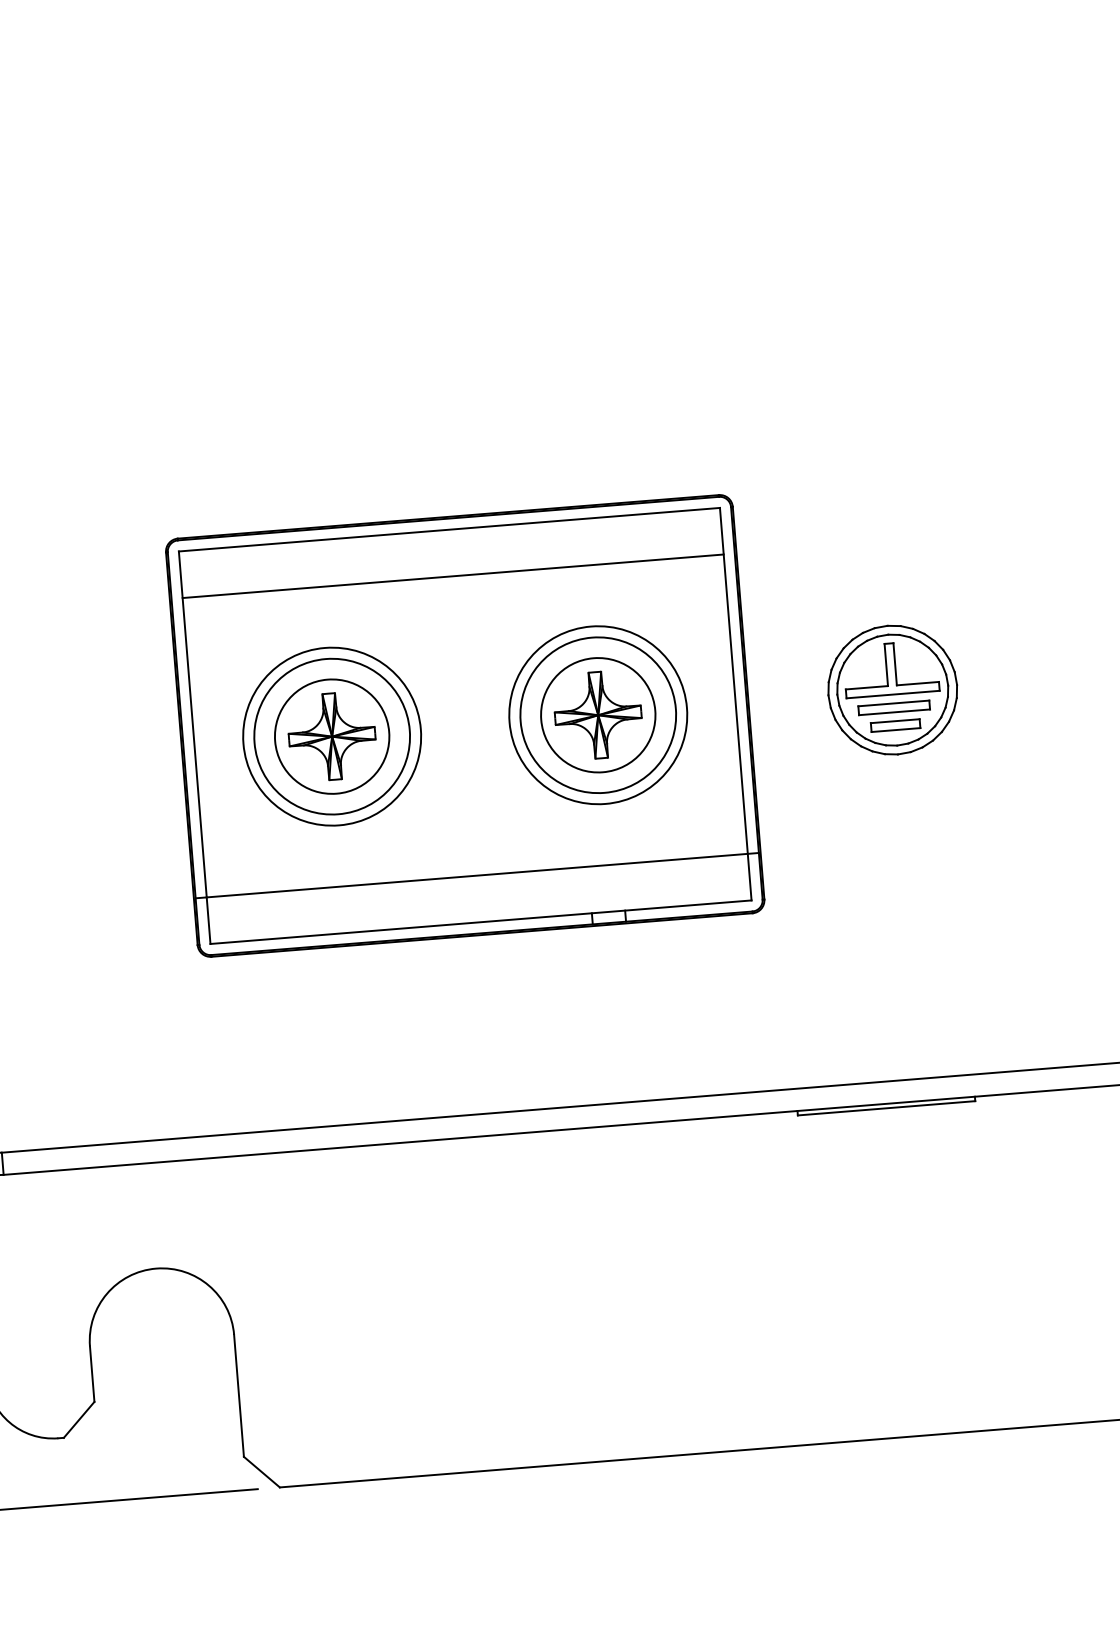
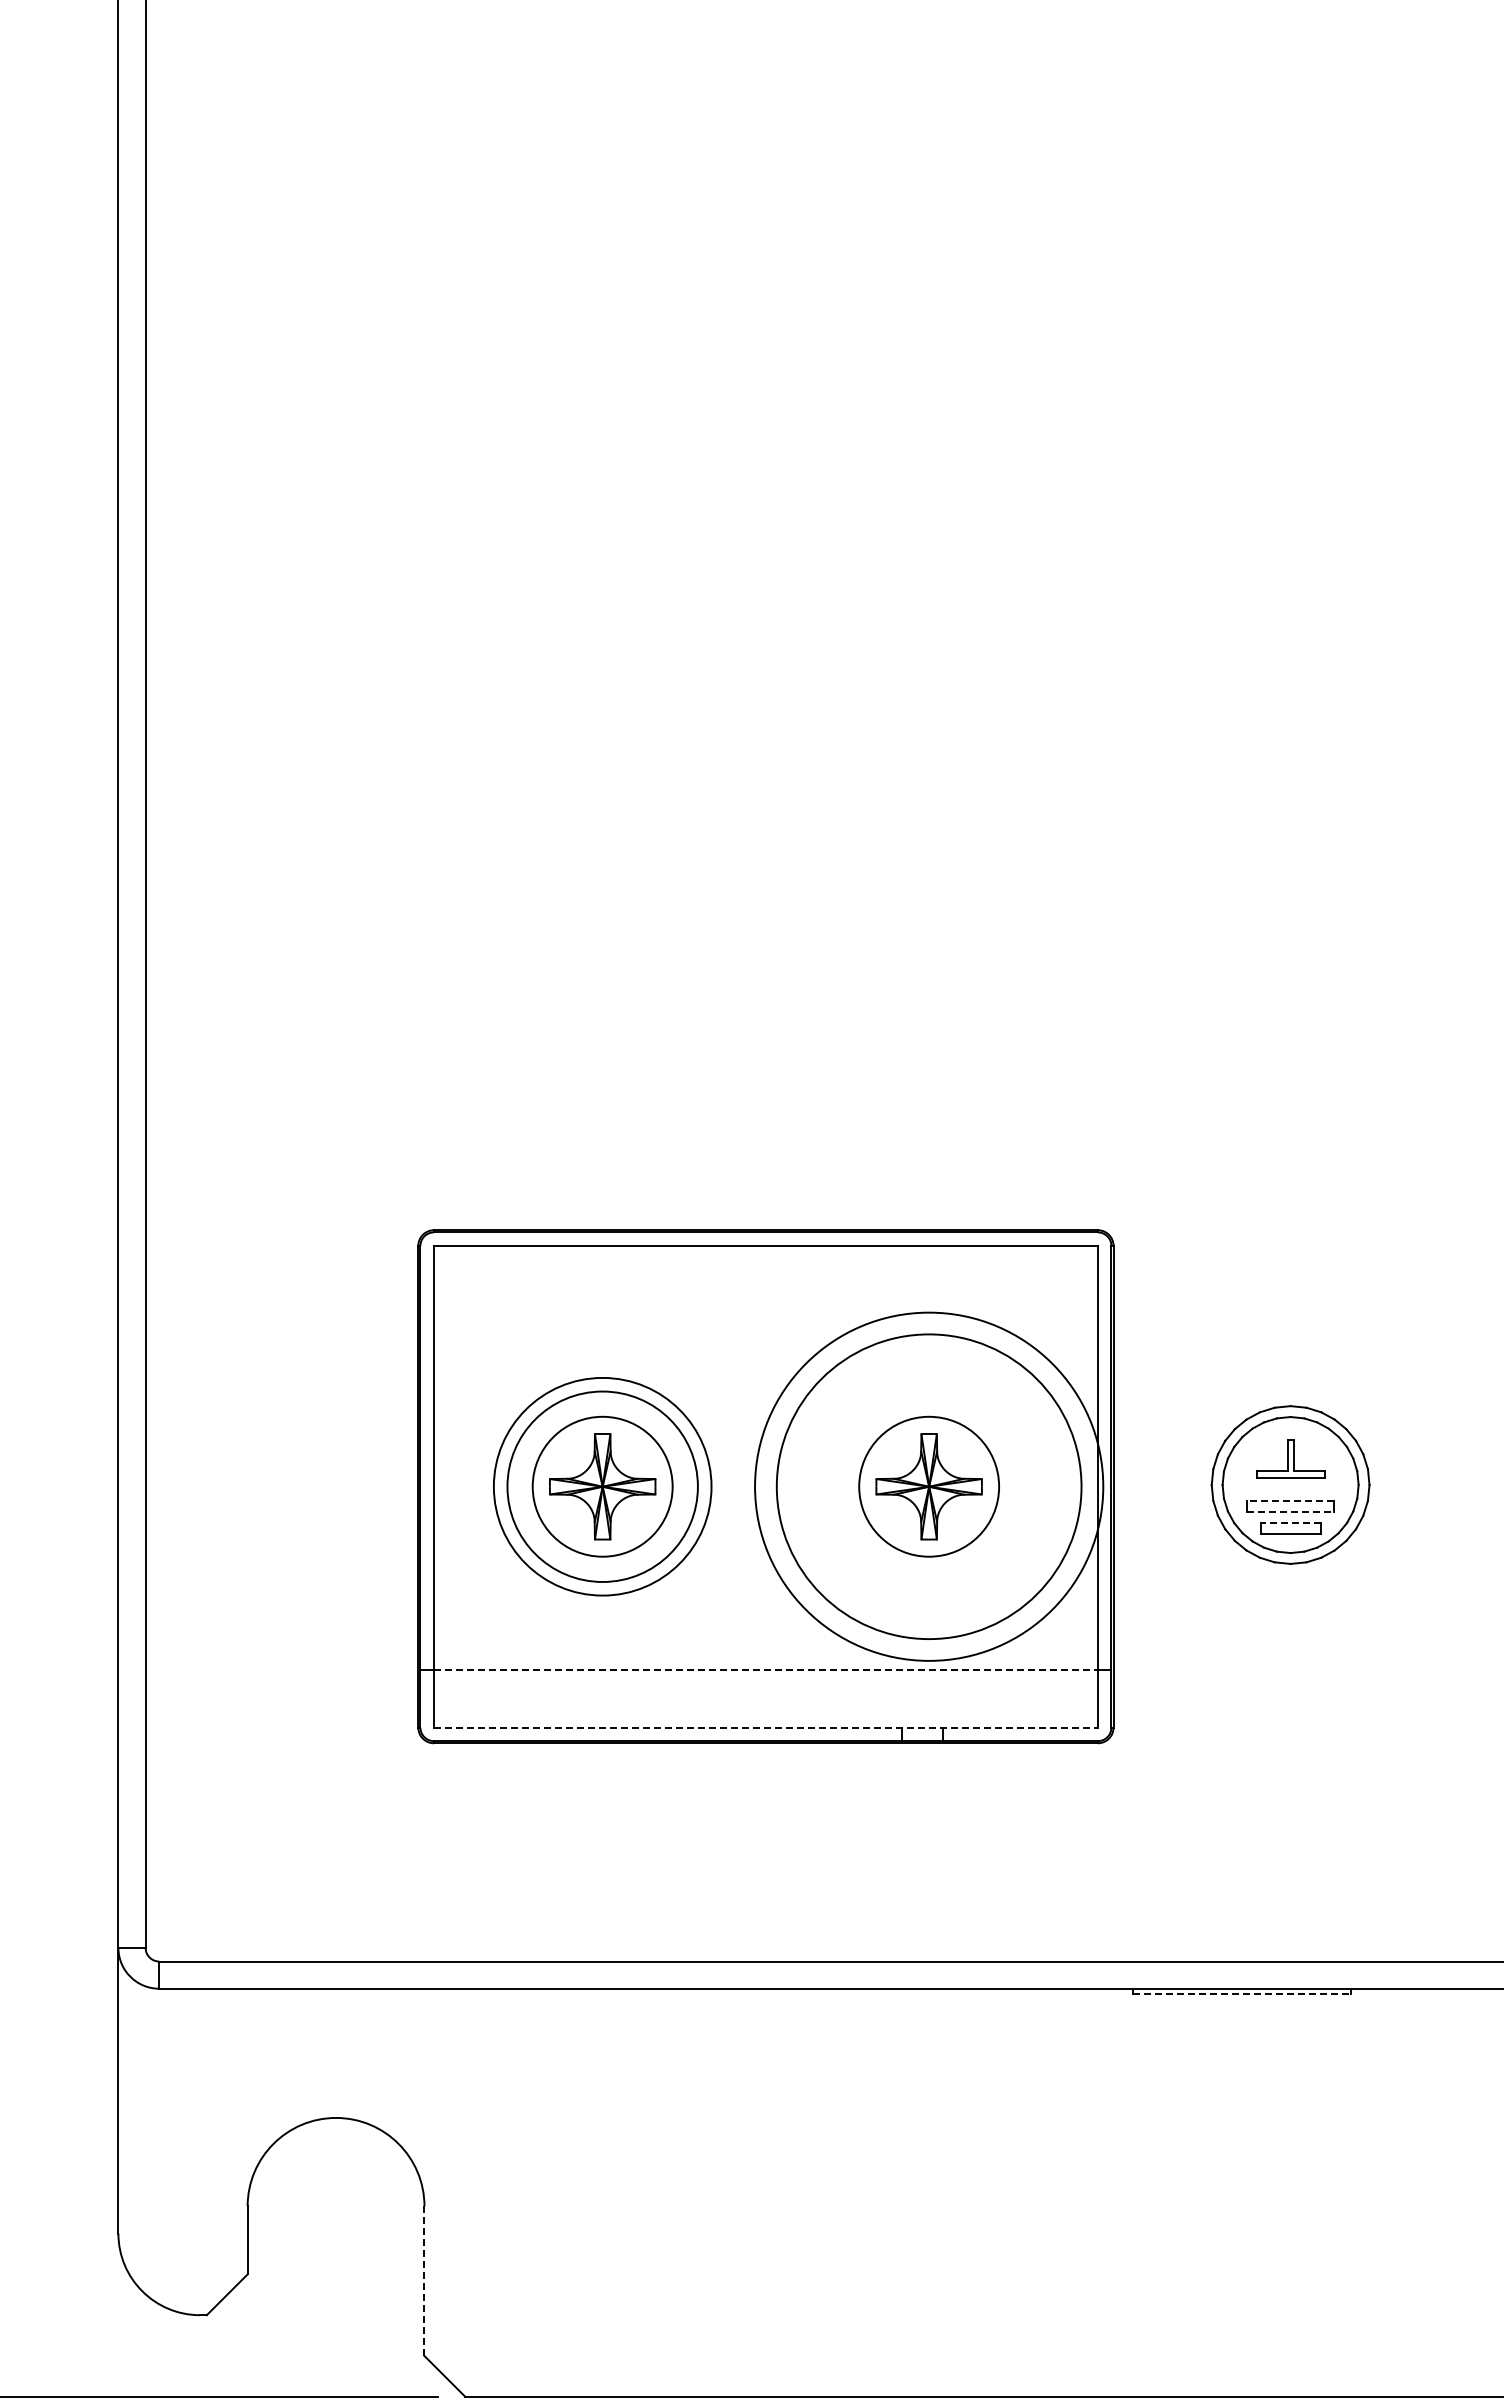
line: (452, 576) -> (765, 1303), removed
part: (890, 668) -> (1290, 1458), size x0.6
line: (893, 703) -> (1290, 1501), solid -> dashed
line: (894, 712) -> (1290, 1512), solid -> dashed
circle: (597, 715) -> (928, 1486), size x1.6
circle: (597, 715) -> (928, 1486), size x1.6
line: (895, 721) -> (1290, 1523), solid -> dashed
line: (476, 875) -> (765, 1670), solid -> dashed
line: (480, 922) -> (765, 1727), solid -> dashed
line: (886, 1108) -> (1242, 1994), solid -> dashed
line: (239, 1396) -> (424, 2281), solid -> dashed

